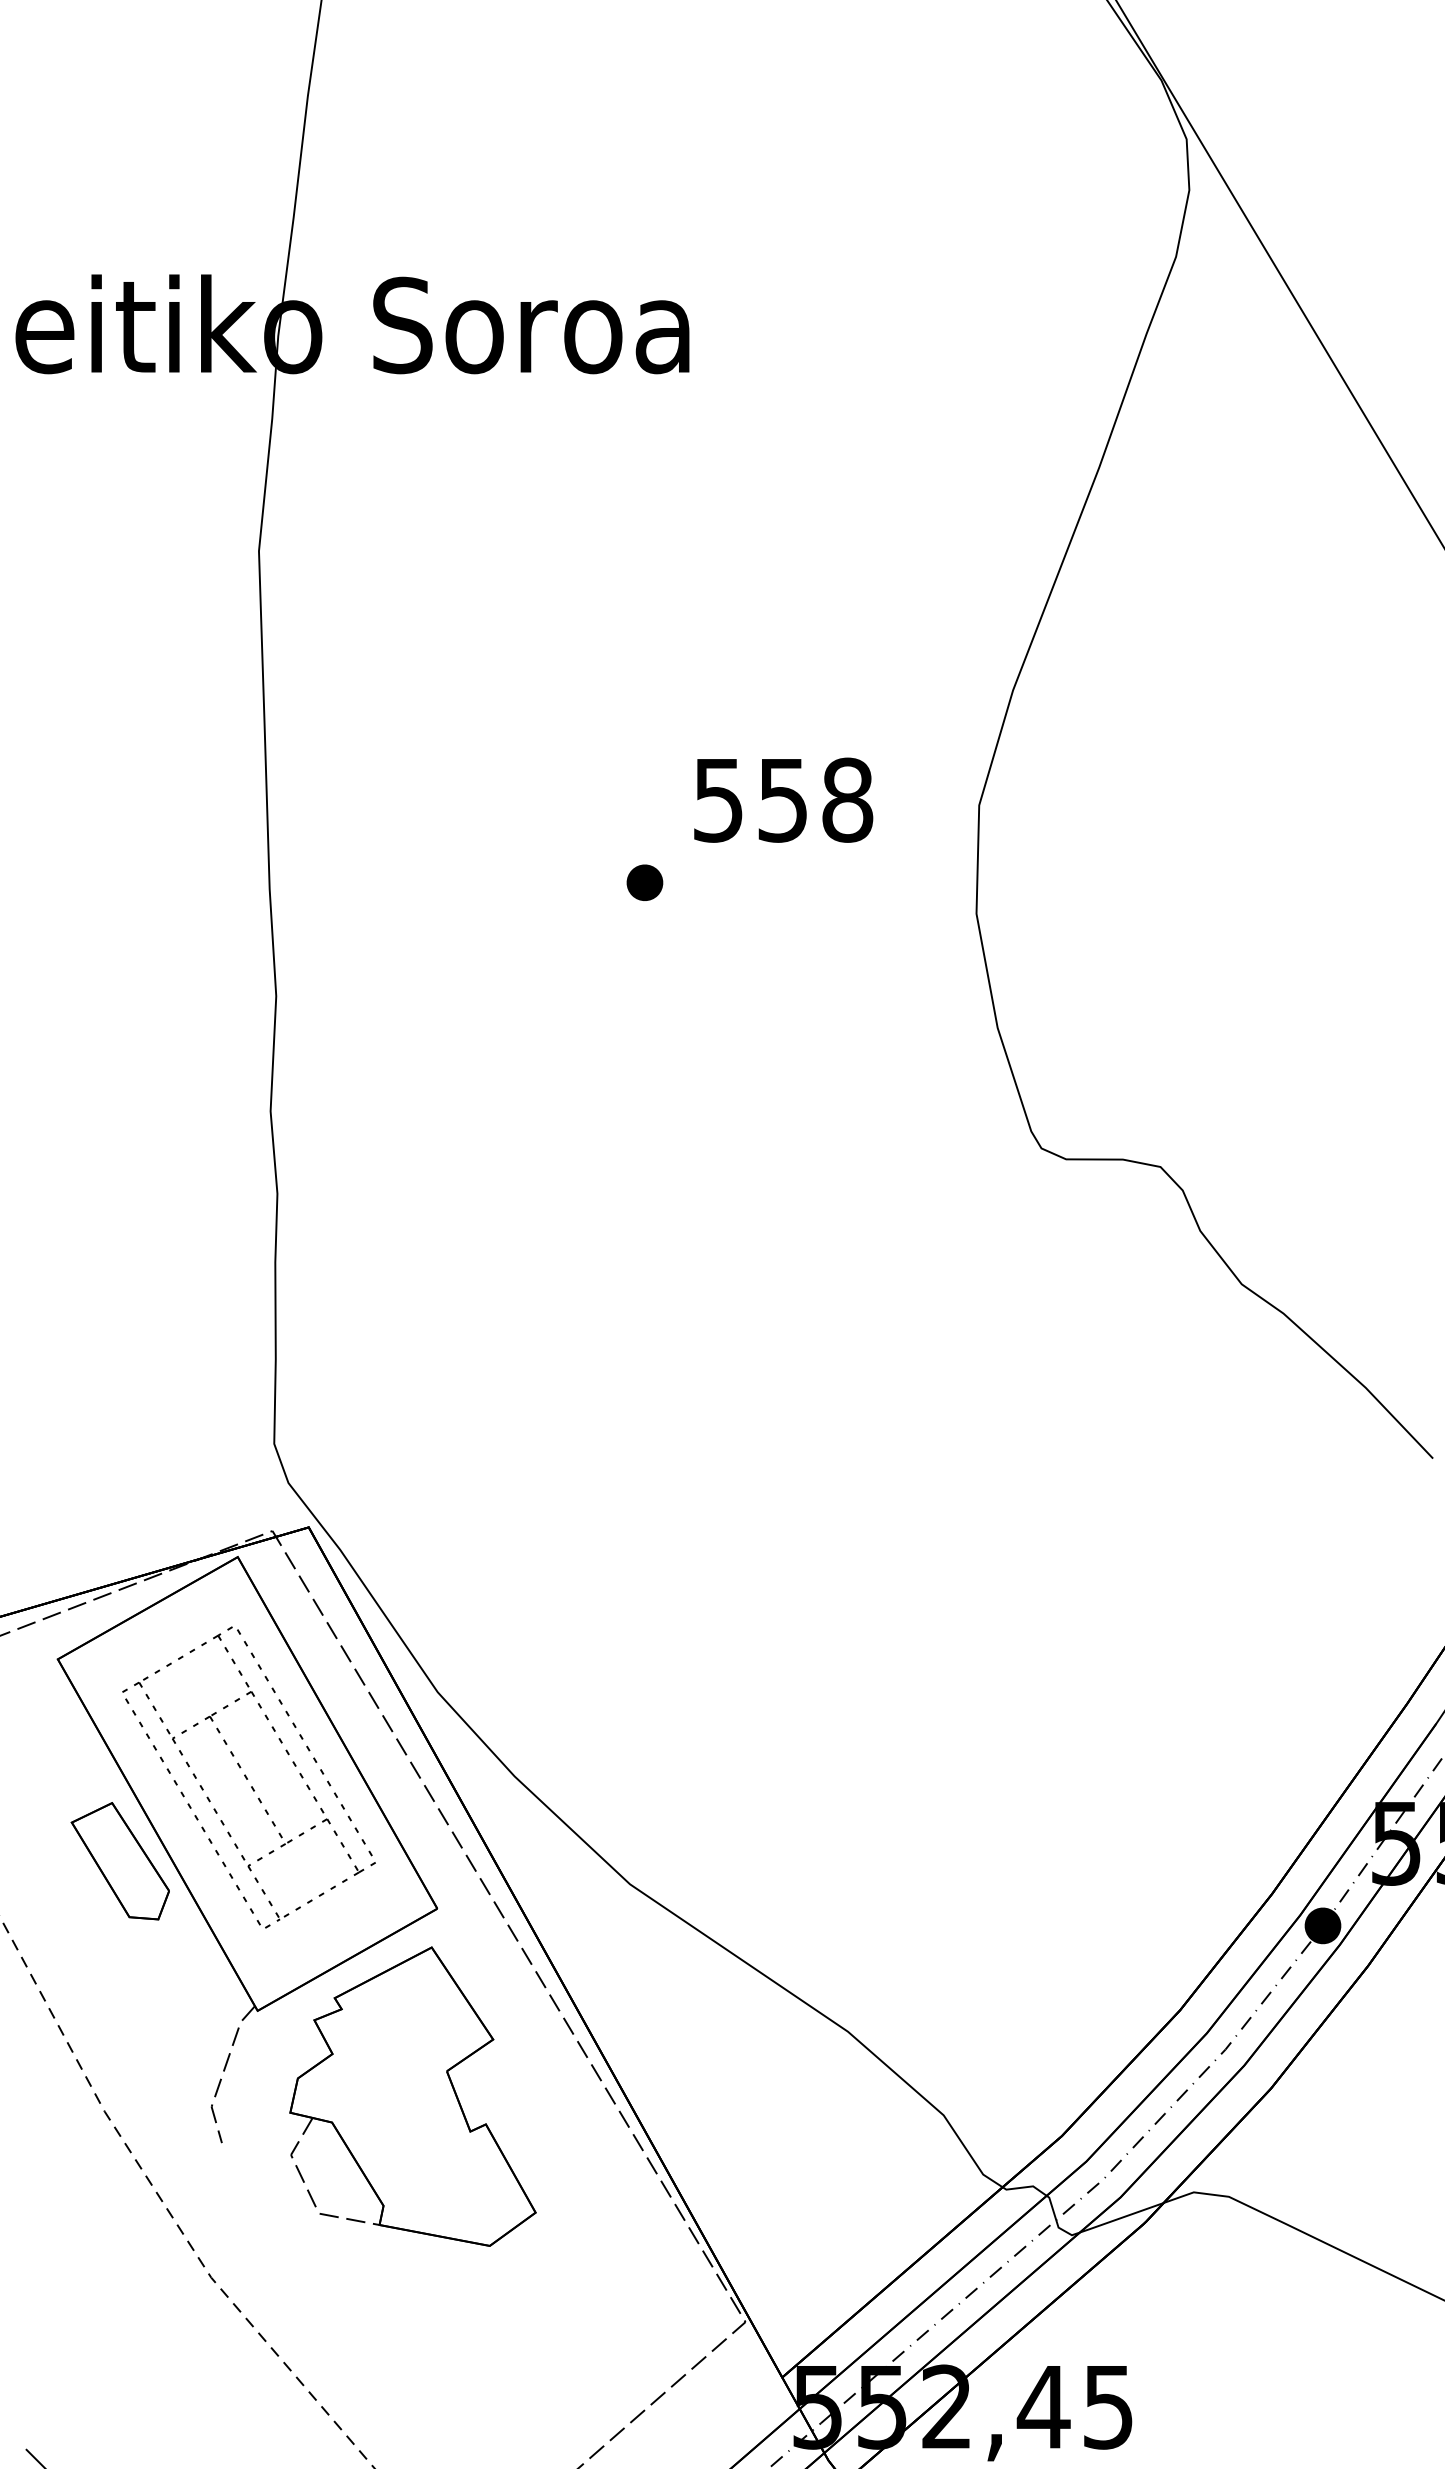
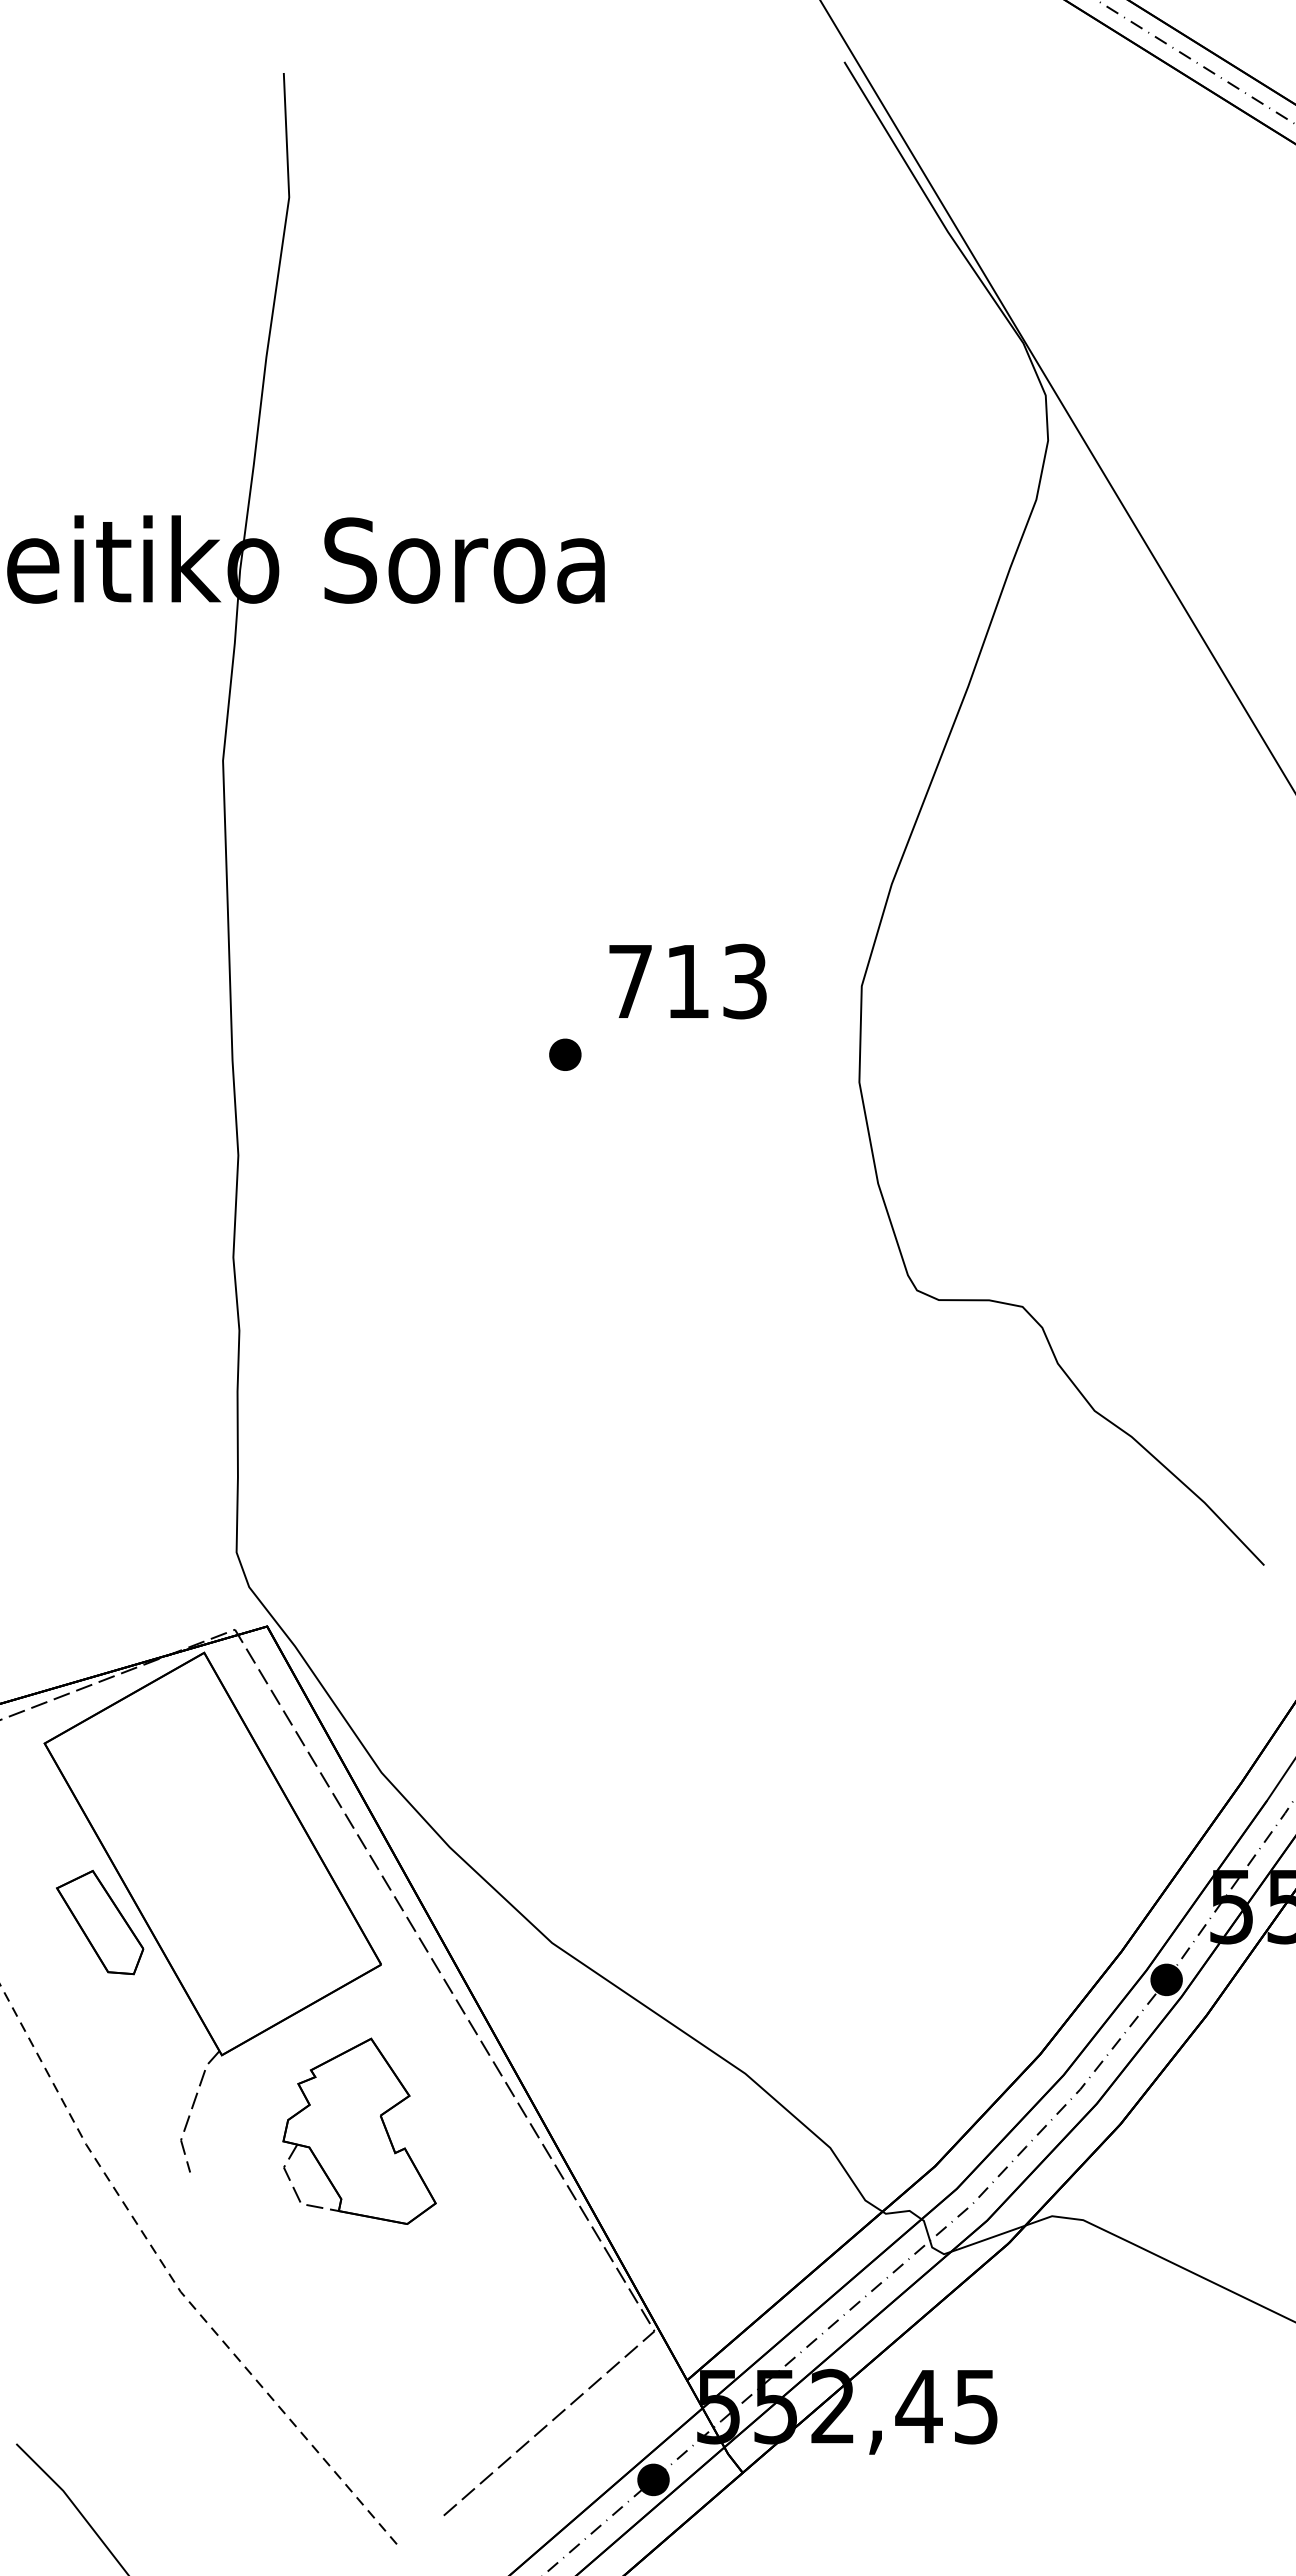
text: (783, 800) -> (688, 981), 558 -> 713
part: (248, 1777) -> (213, 1848), removed
part: (412, 2096) -> (359, 2131), size x0.7

